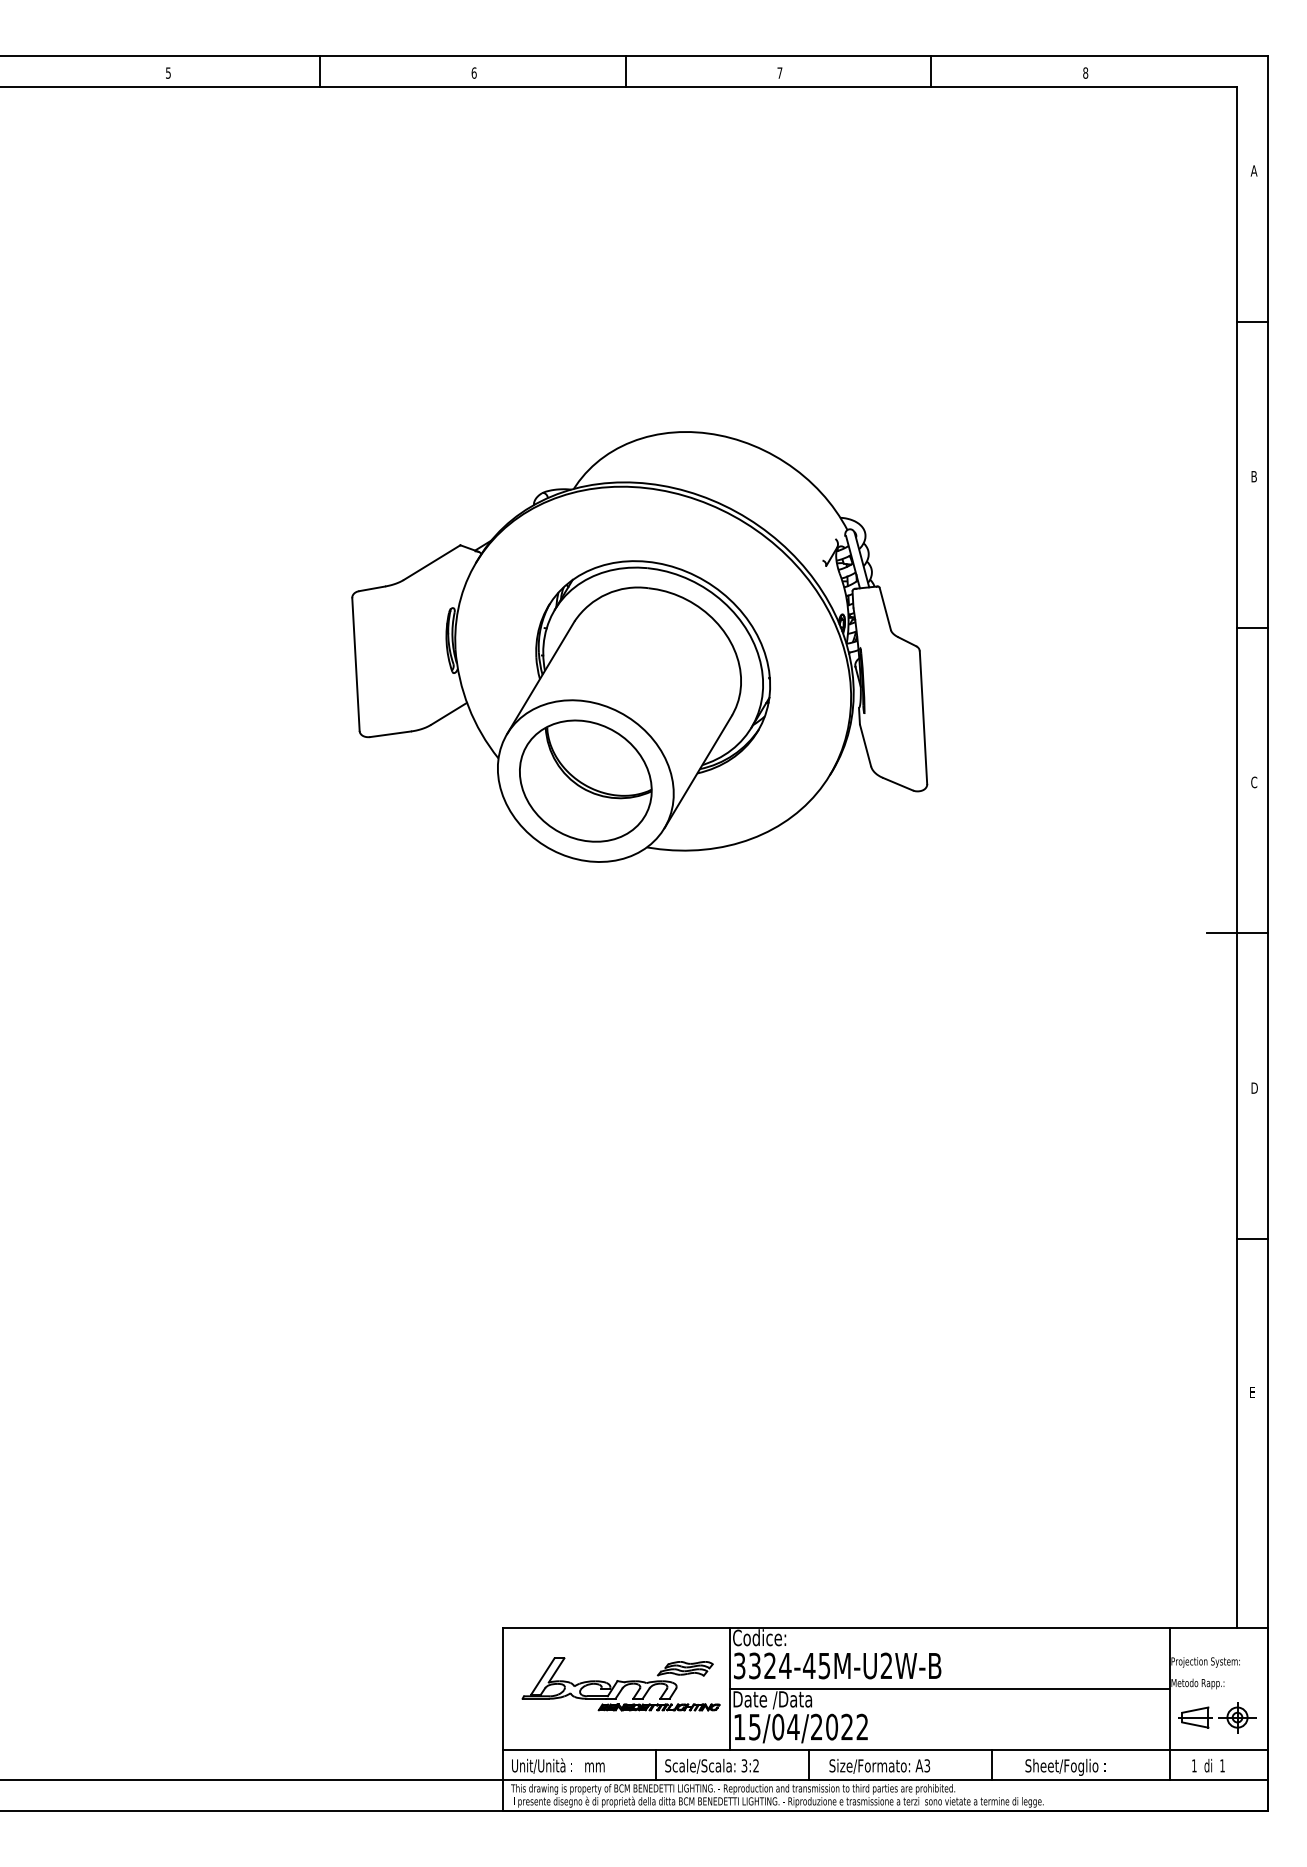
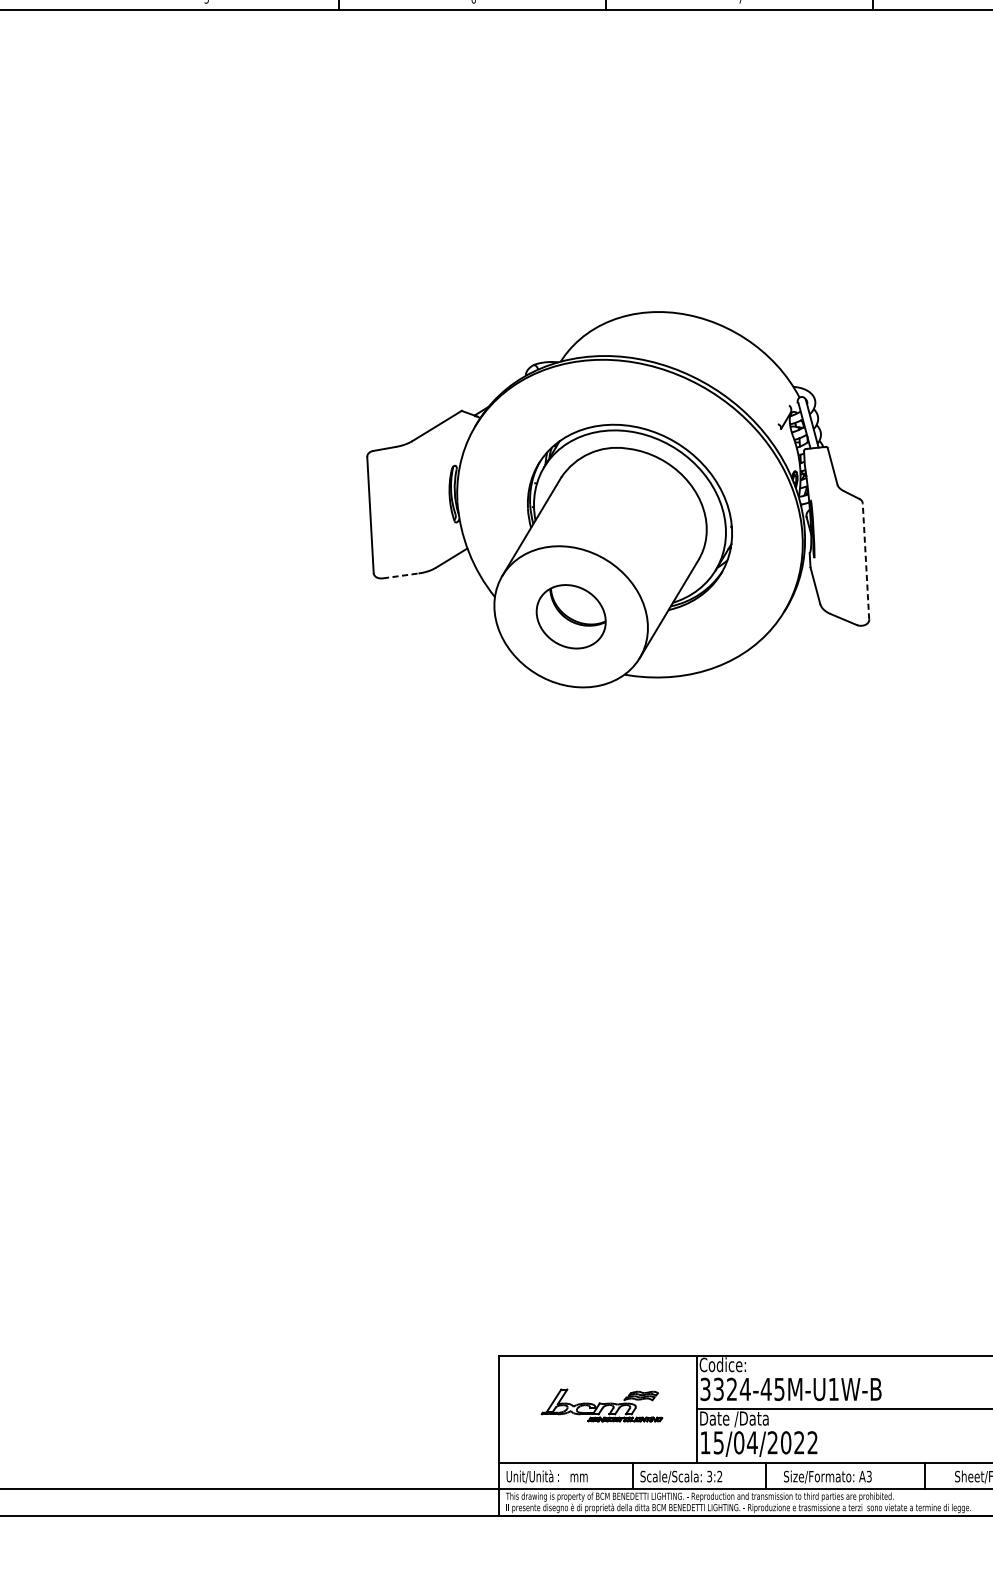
line: (923, 717) -> (865, 561), solid -> dashed
line: (390, 734) -> (400, 576), solid -> dashed
part: (585, 780) -> (570, 616), size x0.6
text: (886, 1665) -> (833, 1388), 3324-45M-U2W-B -> 3324-45M-U1W-B
part: (620, 1684) -> (601, 1405), size x0.7

